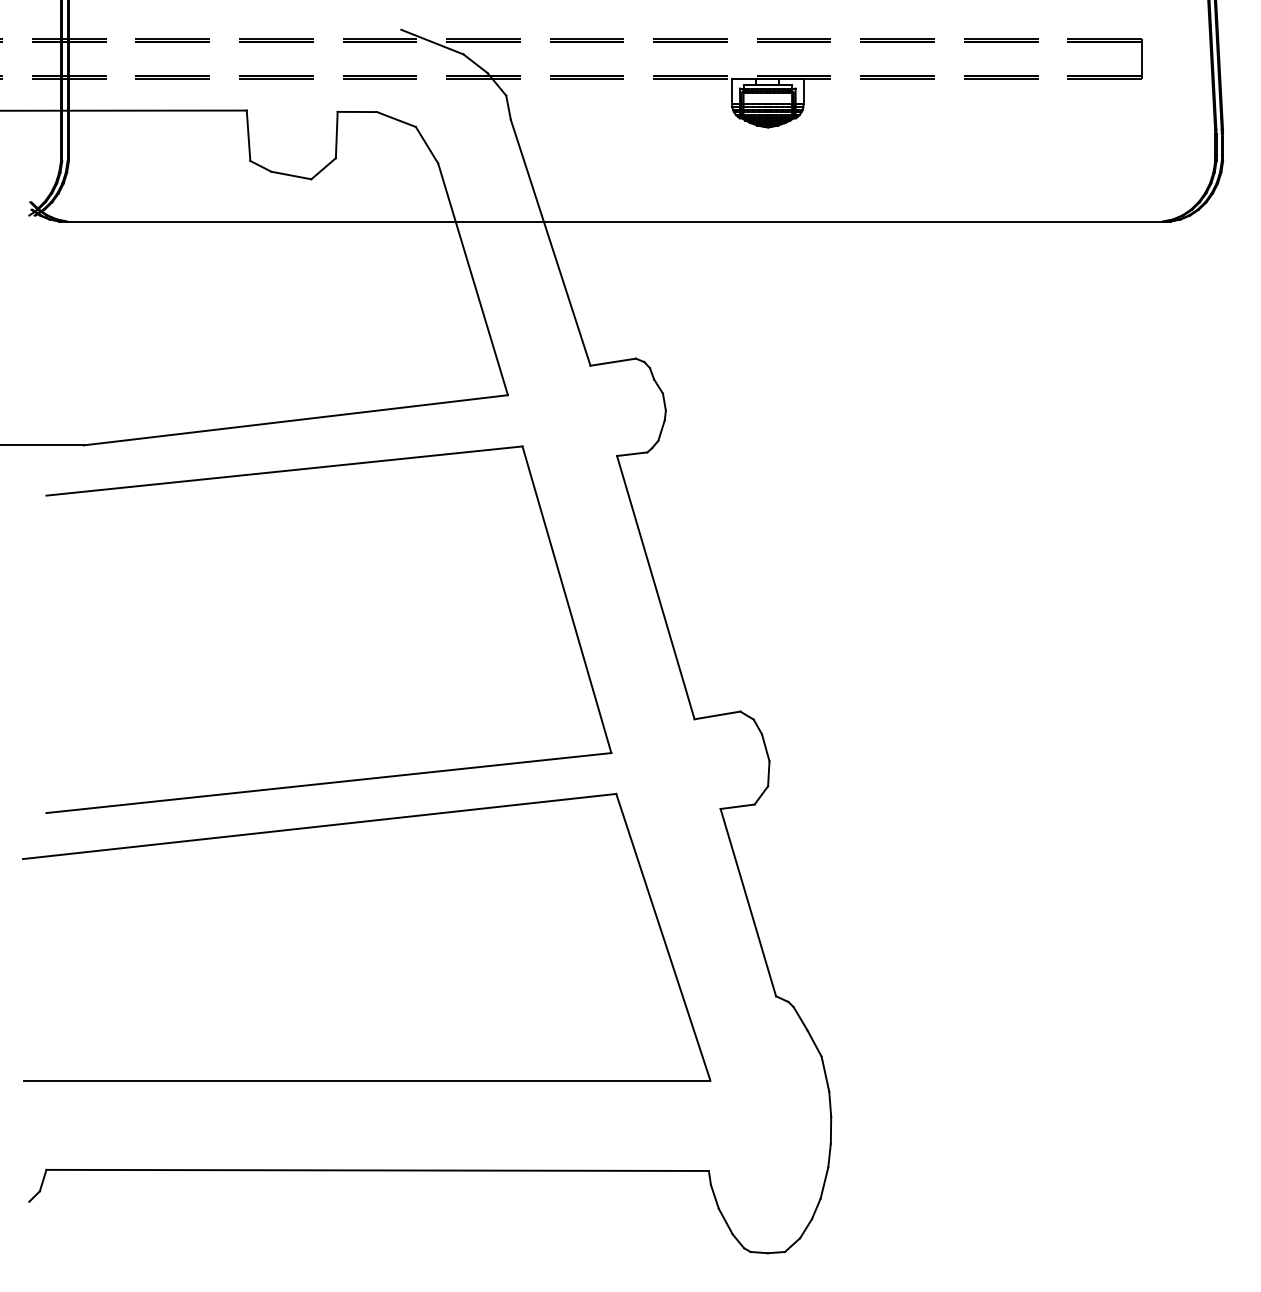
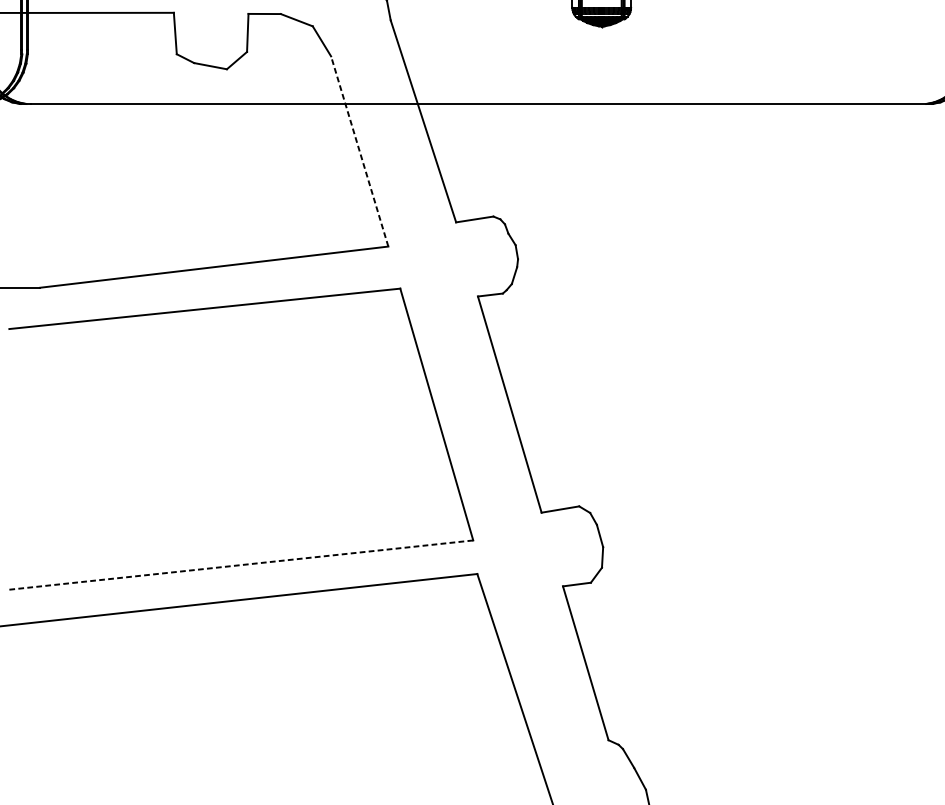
line: (473, 279) -> (360, 151), solid -> dashed
line: (329, 783) -> (241, 565), solid -> dashed

